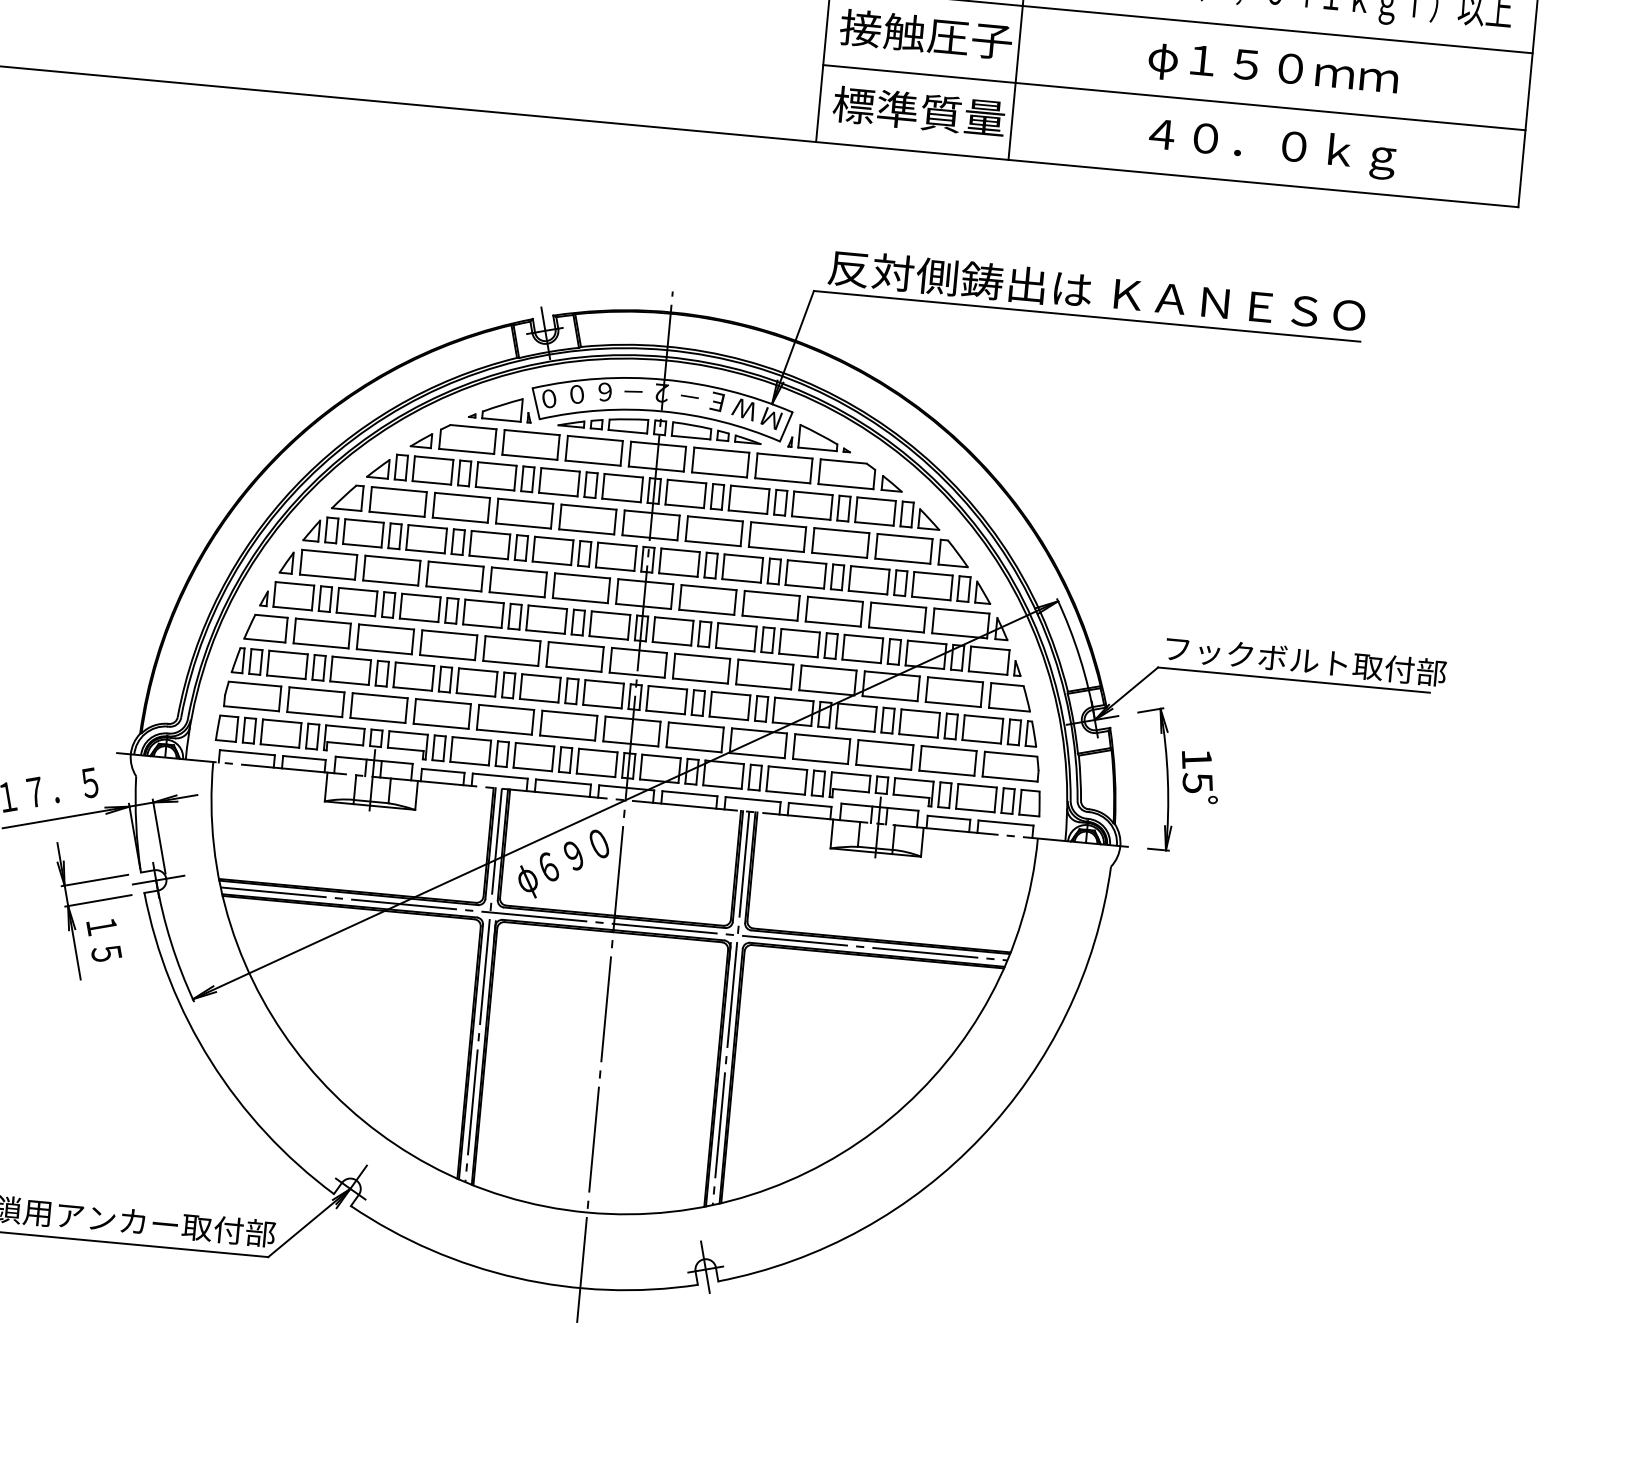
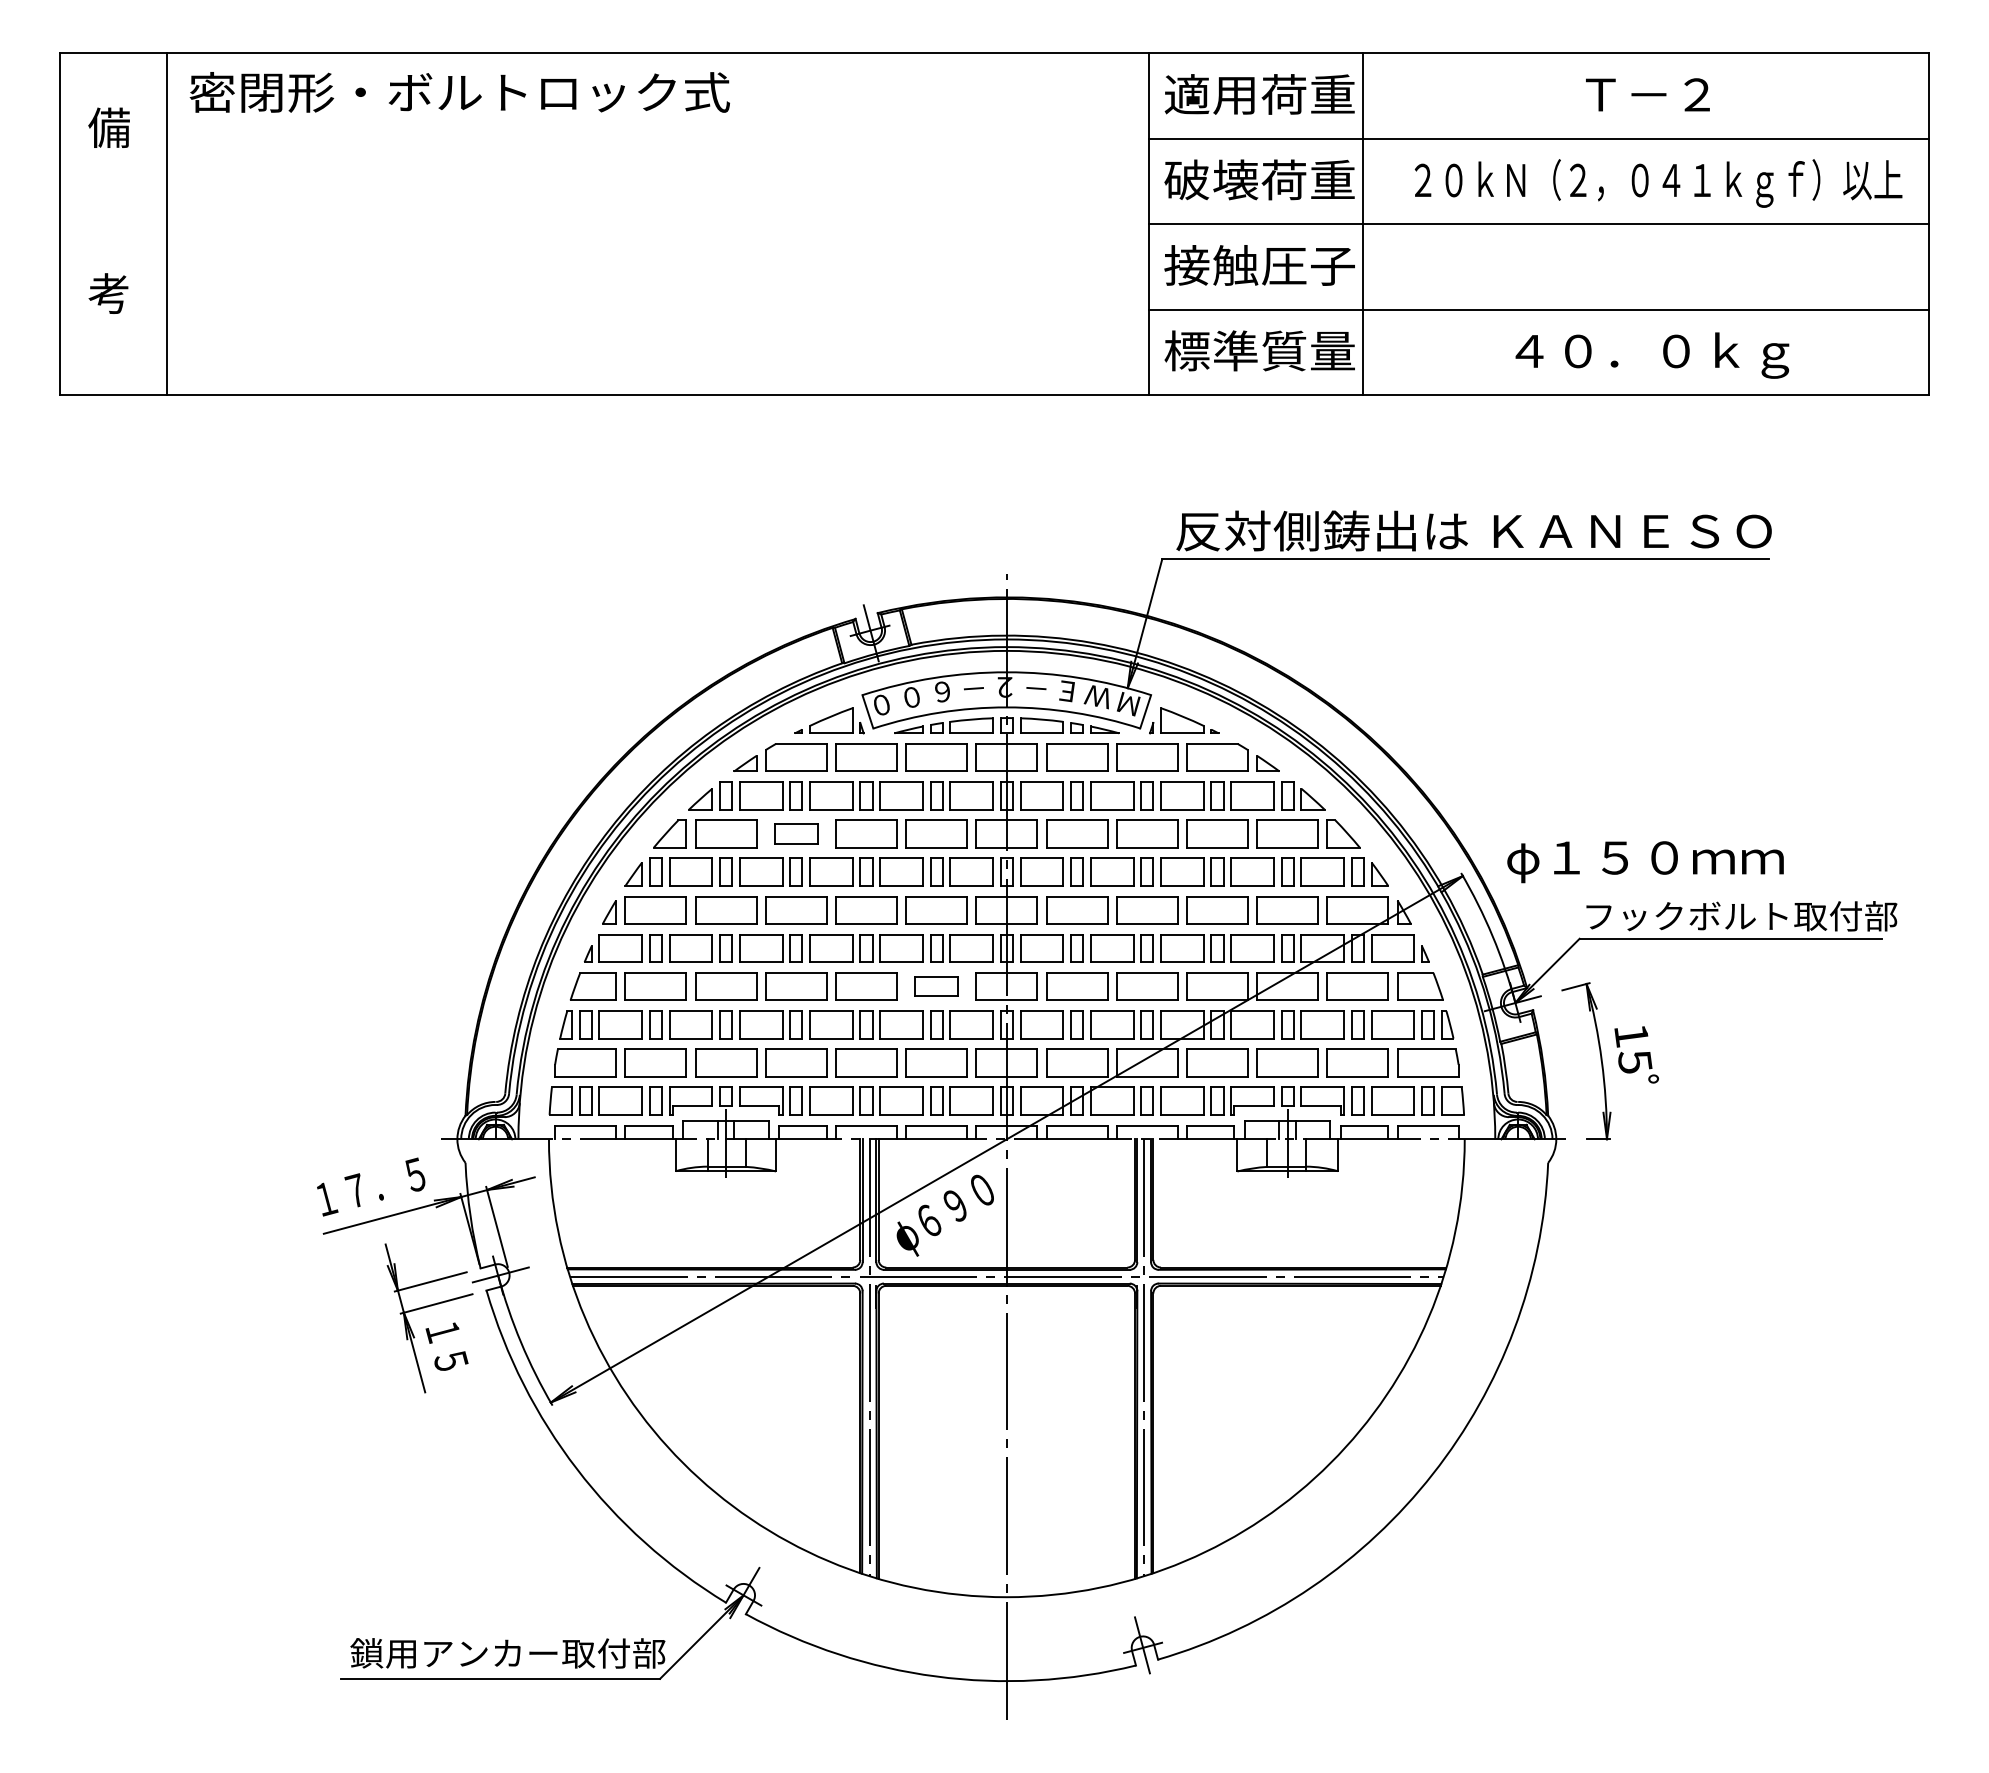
text: (1273, 71) -> (1645, 862), moved
part: (461, 507) -> (796, 833), size x0.7
part: (574, 656) -> (936, 986), size x0.7

